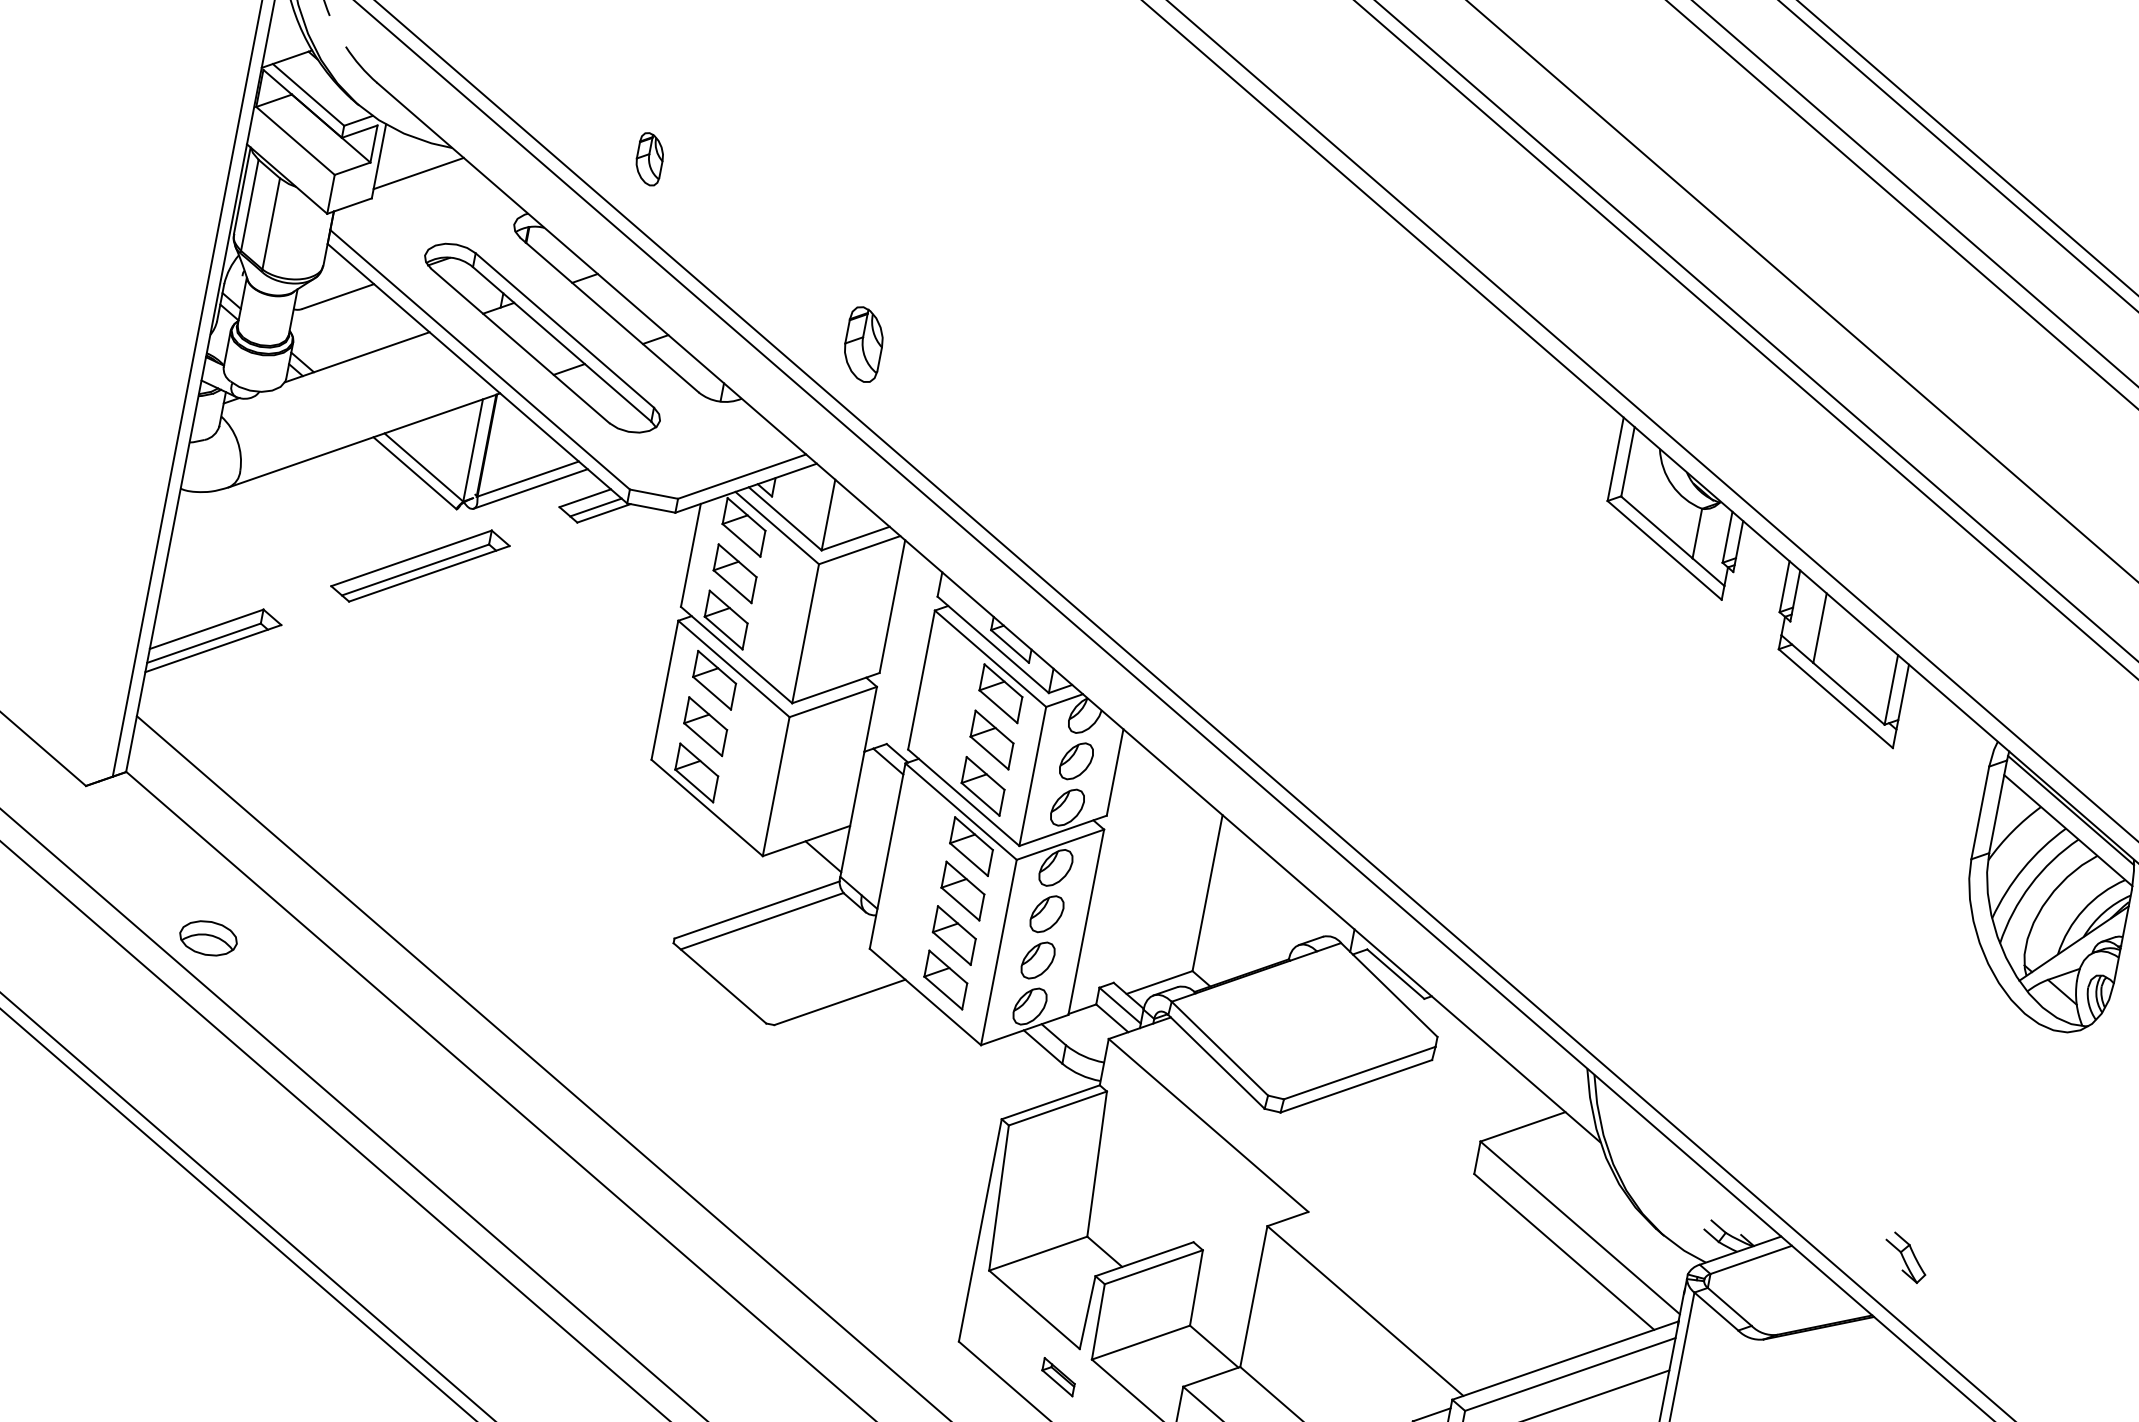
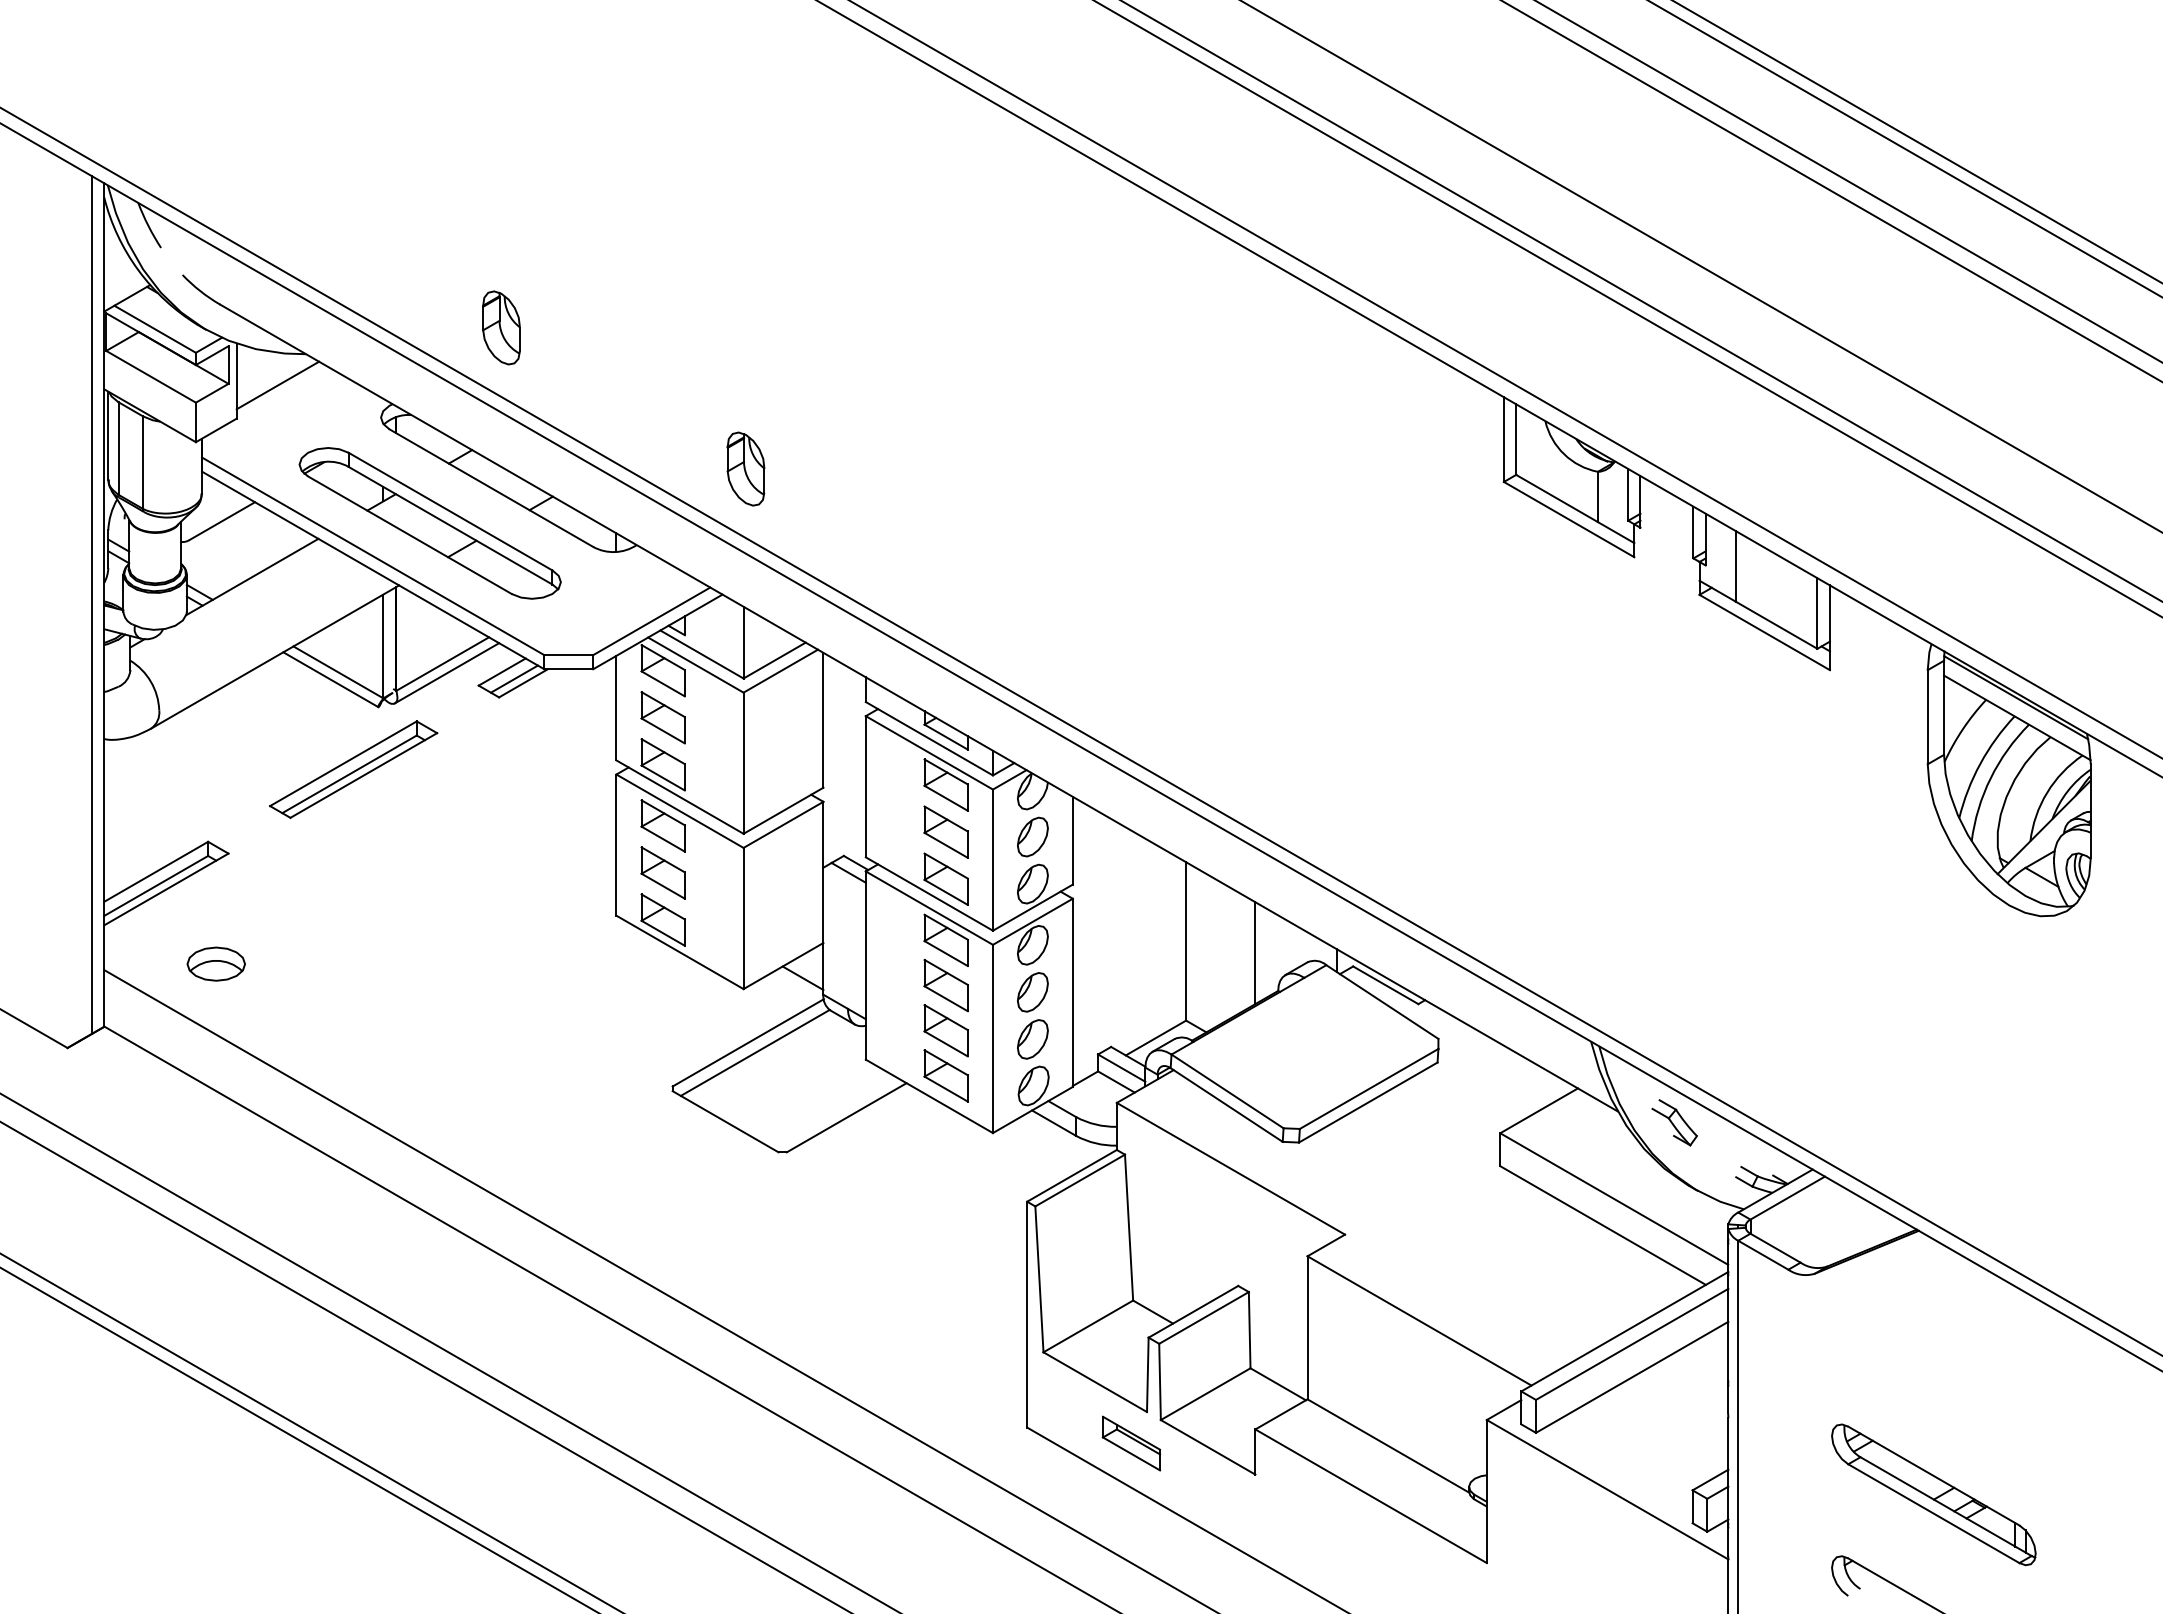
part: (649, 158) -> (501, 327), size x1.43
line: (1273, 918) -> (1255, 953), added
part: (207, 937) -> (215, 963), moved
part: (1905, 1257) -> (1674, 1122), moved
part: (1058, 1377) -> (1131, 1443), size x1.67

